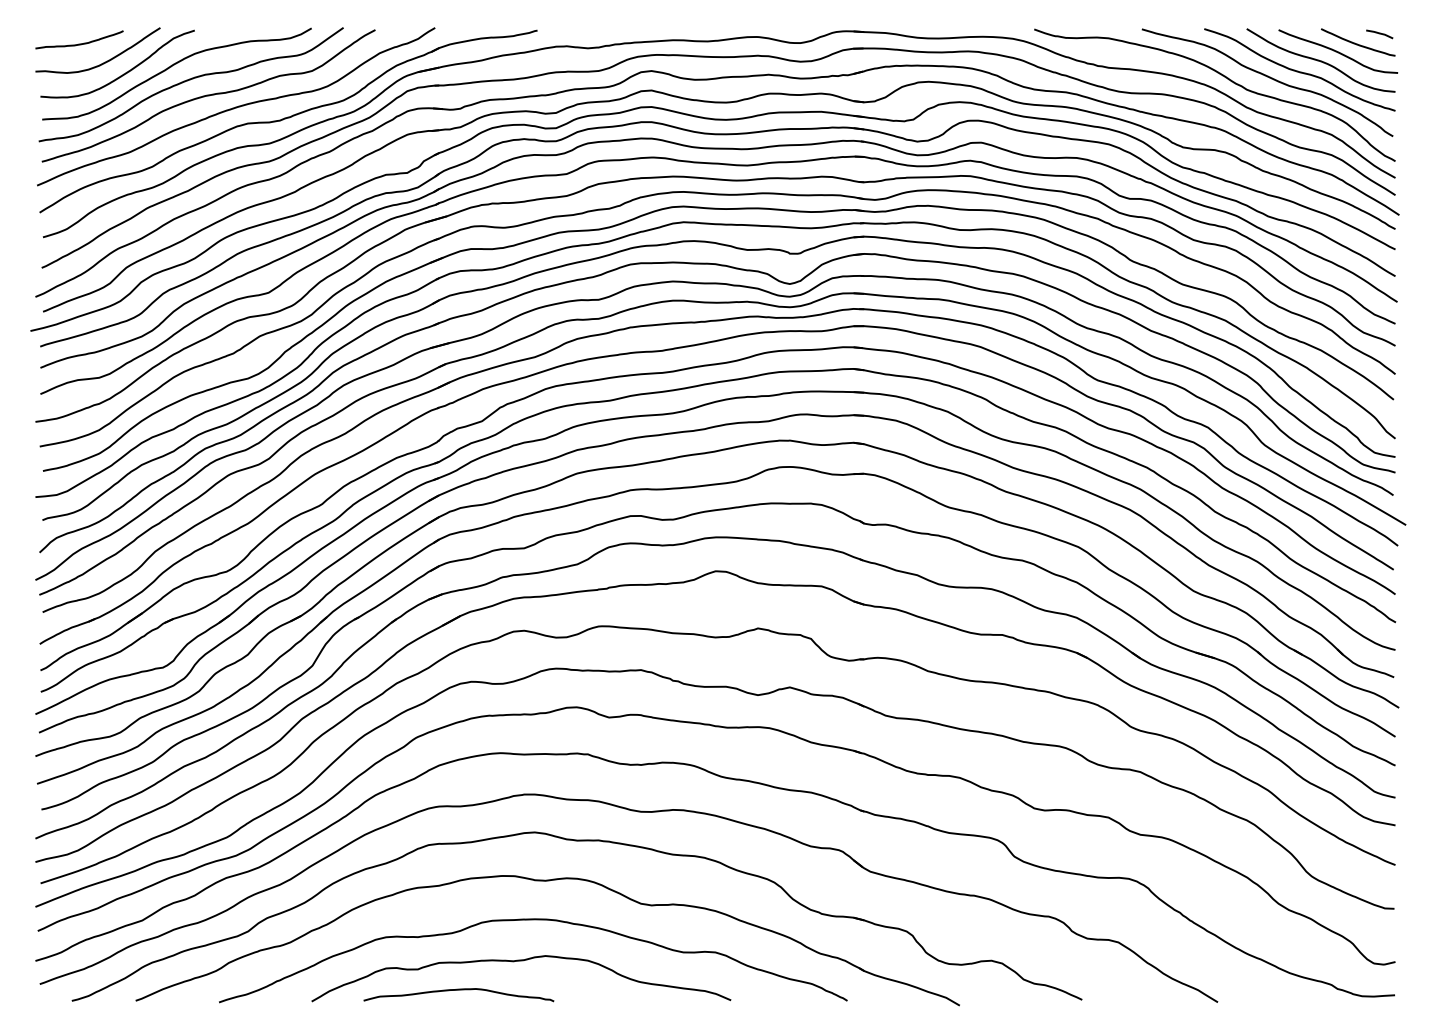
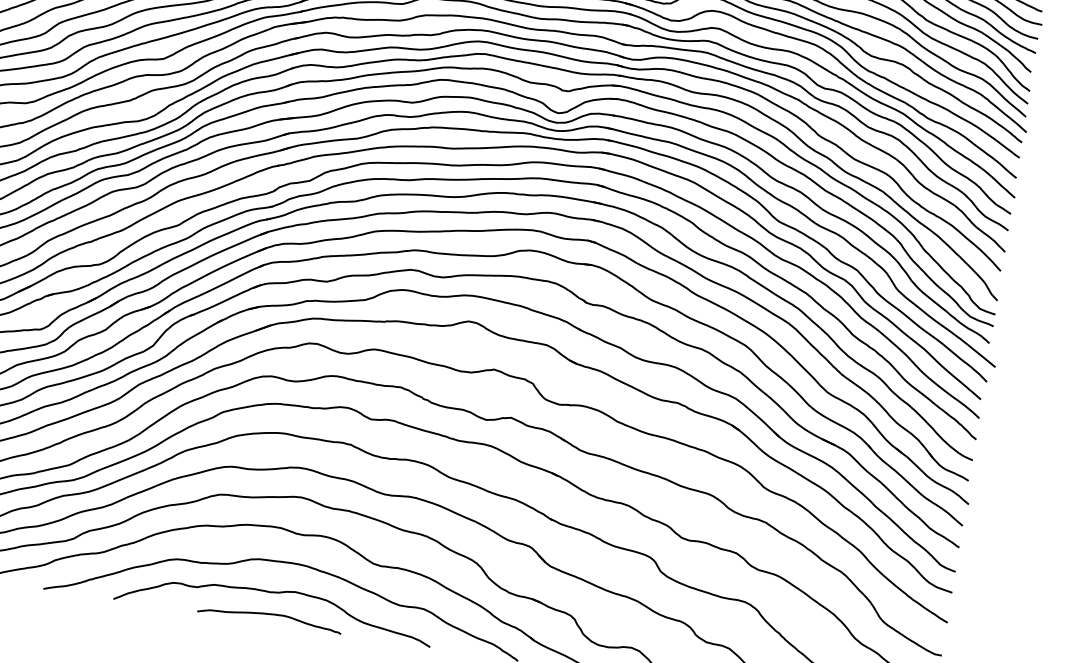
curve: (458, 990) -> (270, 614), moved

